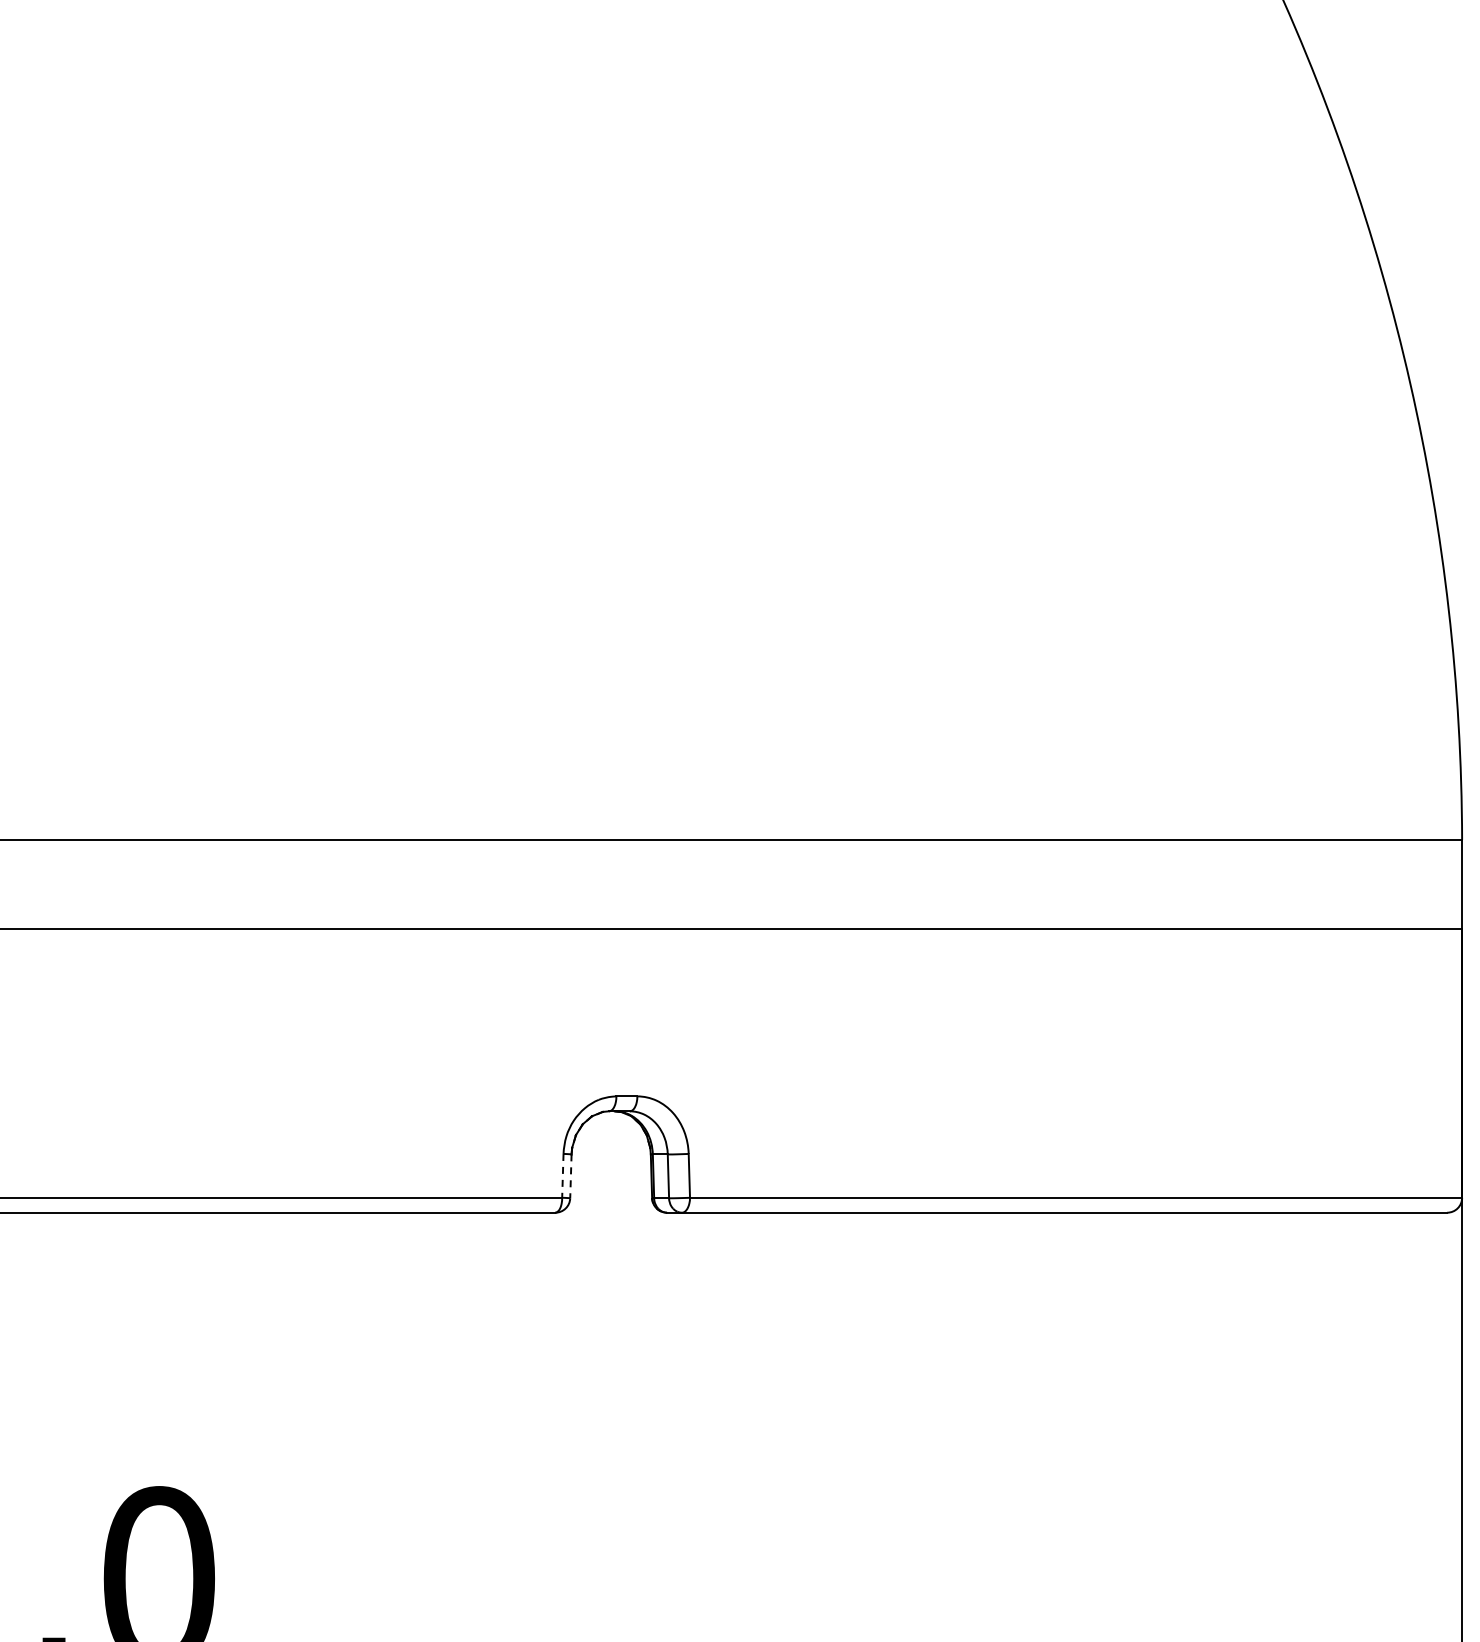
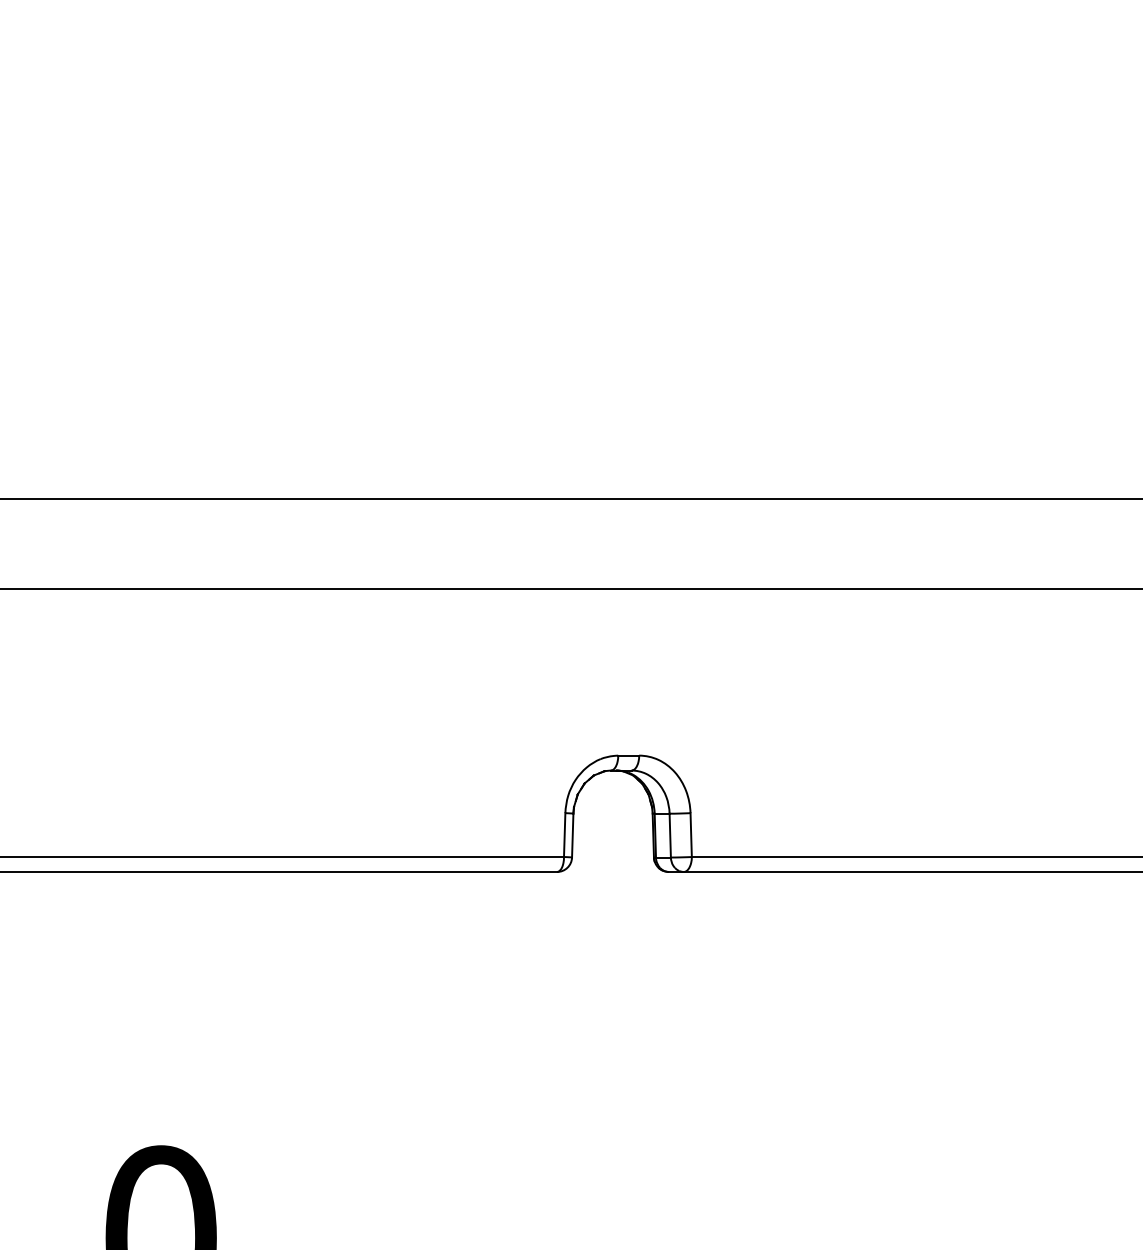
line: (562, 1175) -> (564, 834), dashed -> solid
line: (570, 1176) -> (572, 835), dashed -> solid

